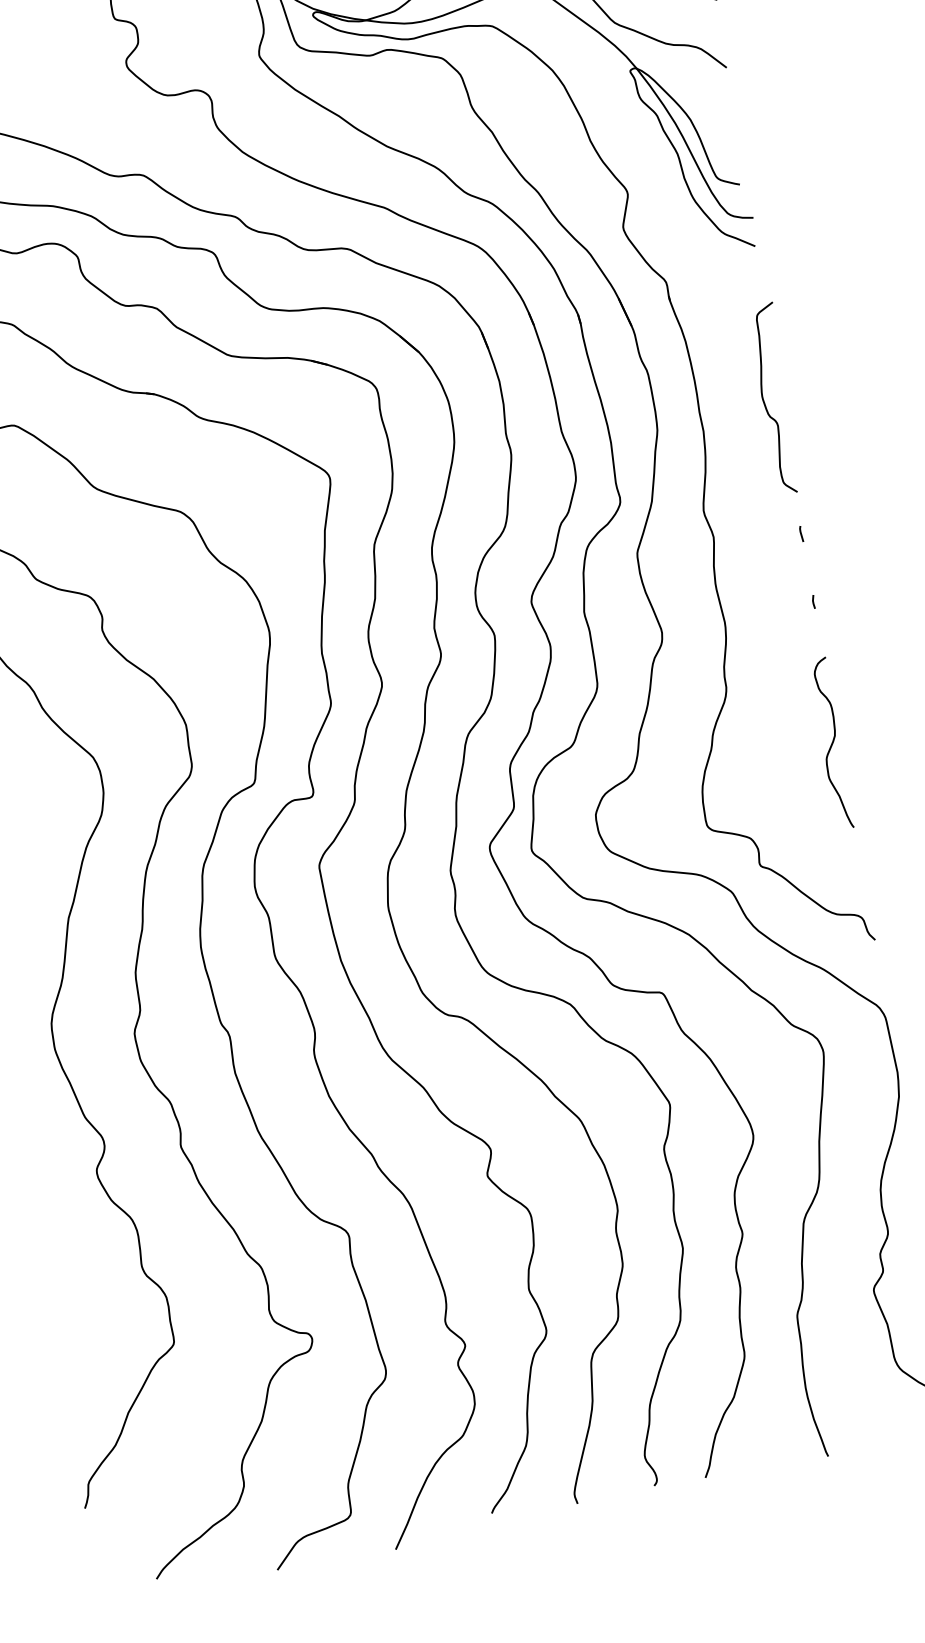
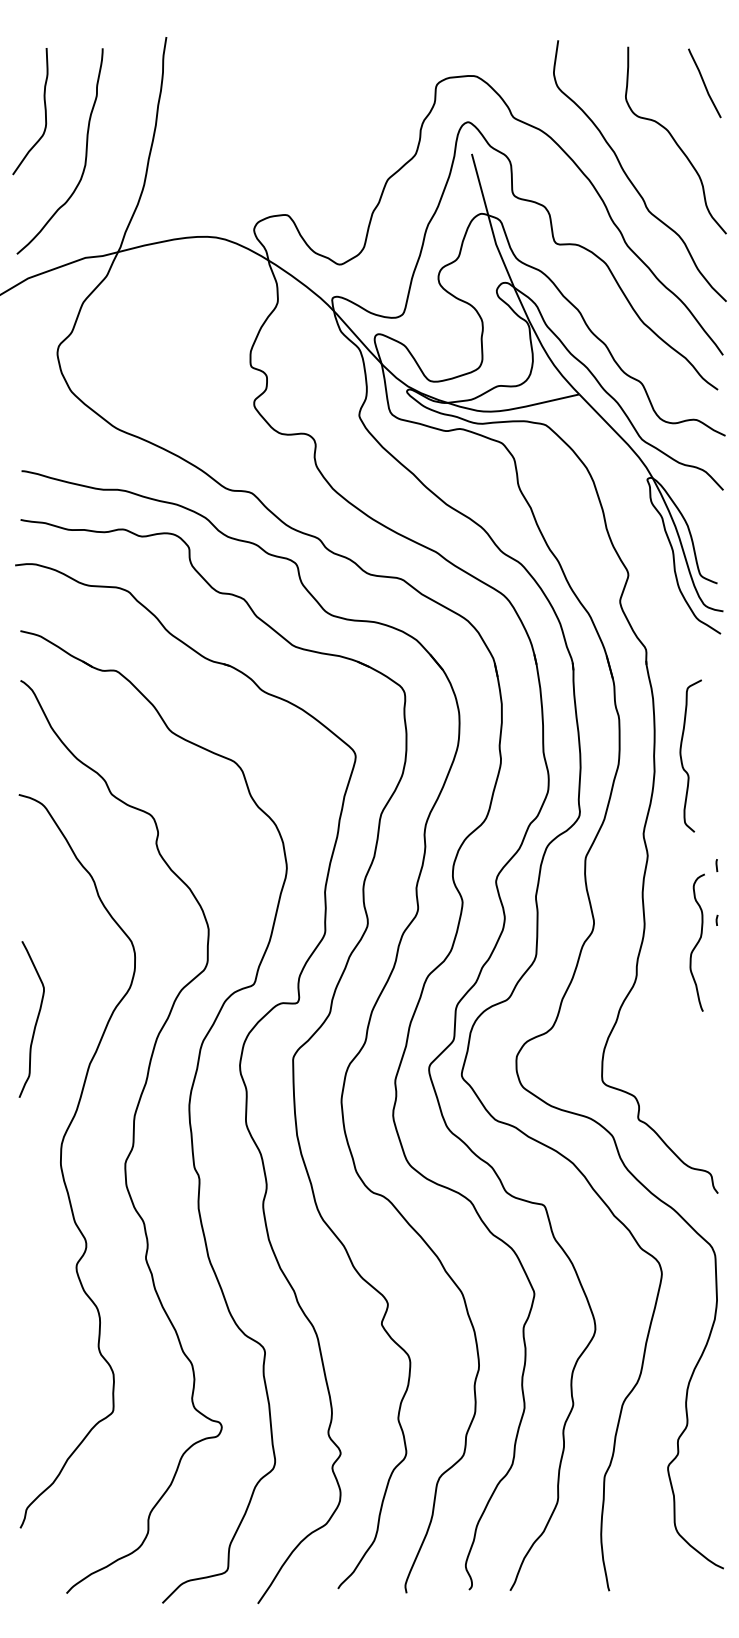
curve: (766, 404) -> (682, 759), moved
curve: (831, 743) -> (697, 942), moved

